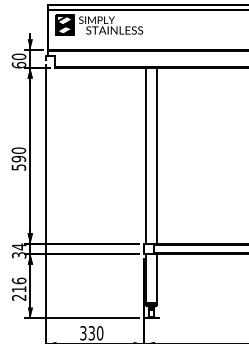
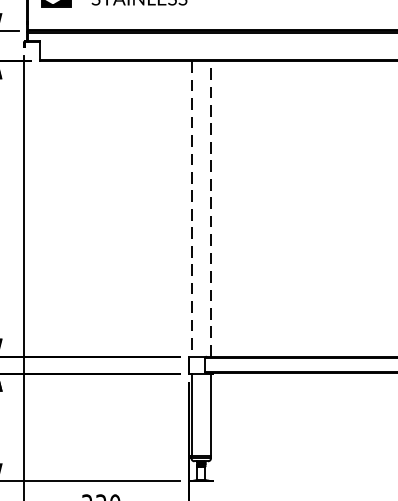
line: (157, 155) -> (211, 208), solid -> dashed
line: (145, 156) -> (191, 209), solid -> dashed

